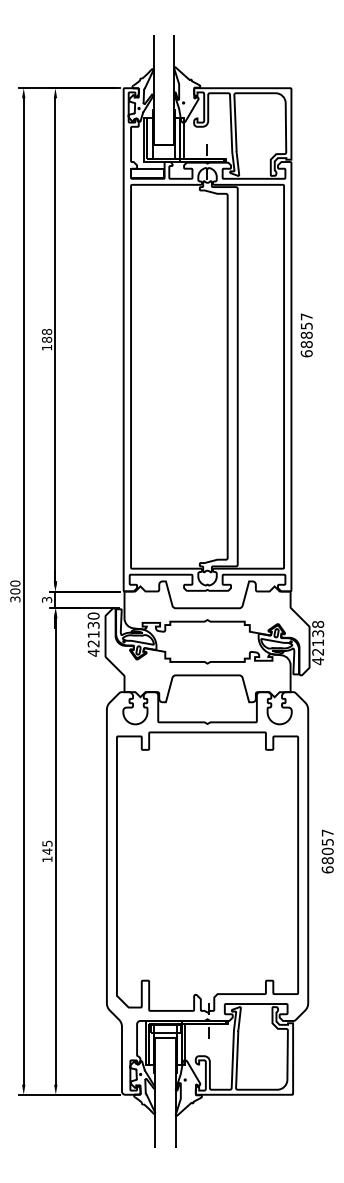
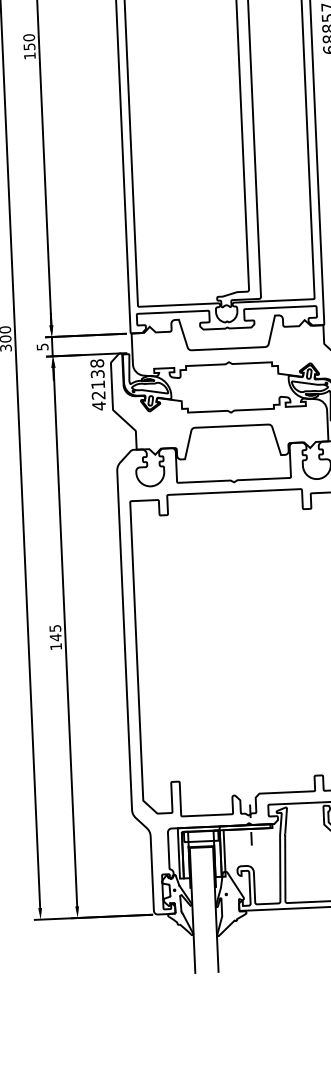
text: (47, 335) -> (29, 41), 188 -> 150
text: (45, 599) -> (40, 346), 3 -> 5
text: (93, 615) -> (97, 362), 42130 -> 42138

